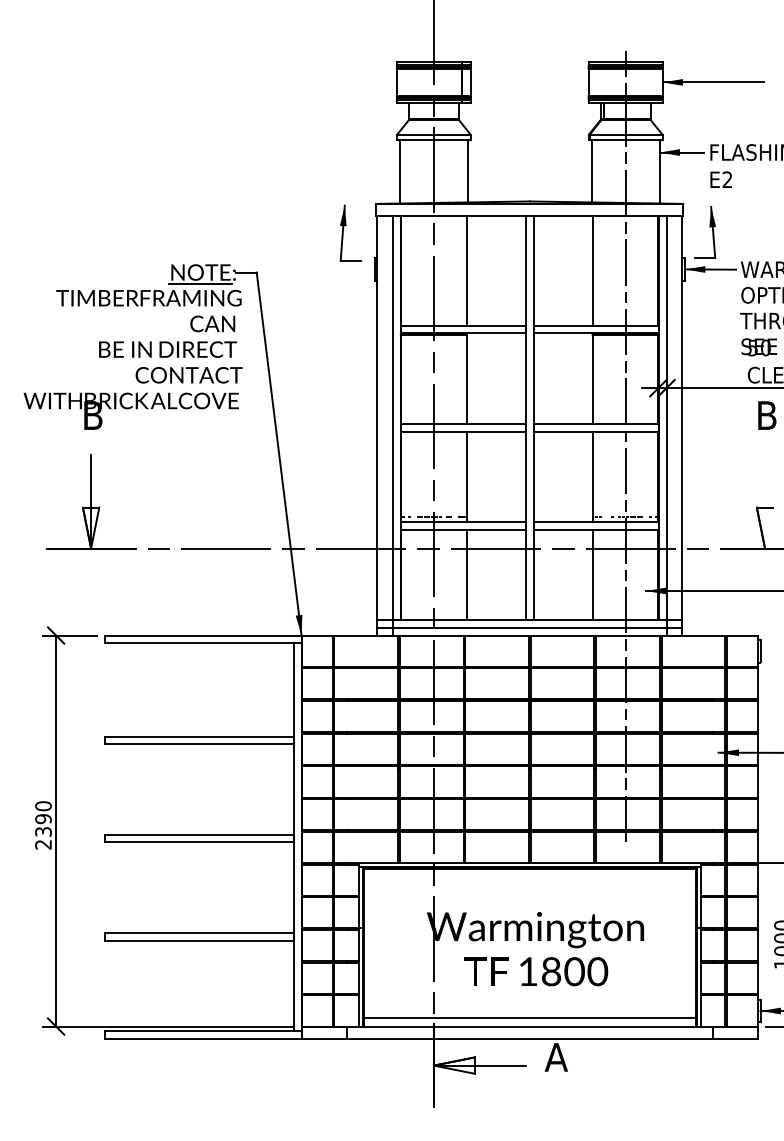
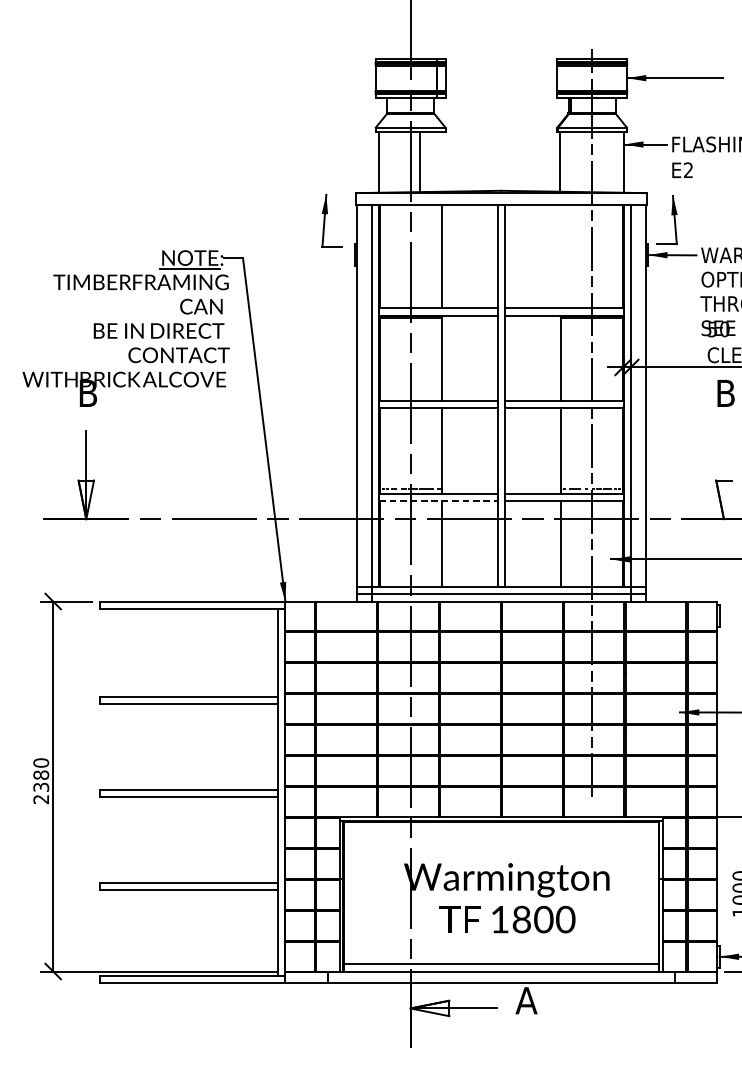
line: (467, 170) -> (419, 161), moved
line: (592, 270) -> (560, 256), removed
line: (463, 529) -> (438, 501), solid -> dashed
text: (43, 819) -> (41, 775), 2390 -> 2380

